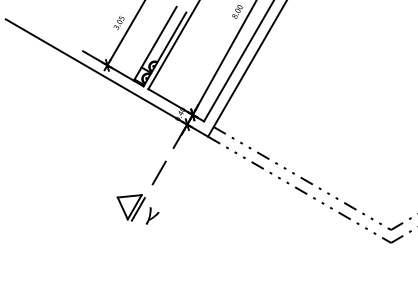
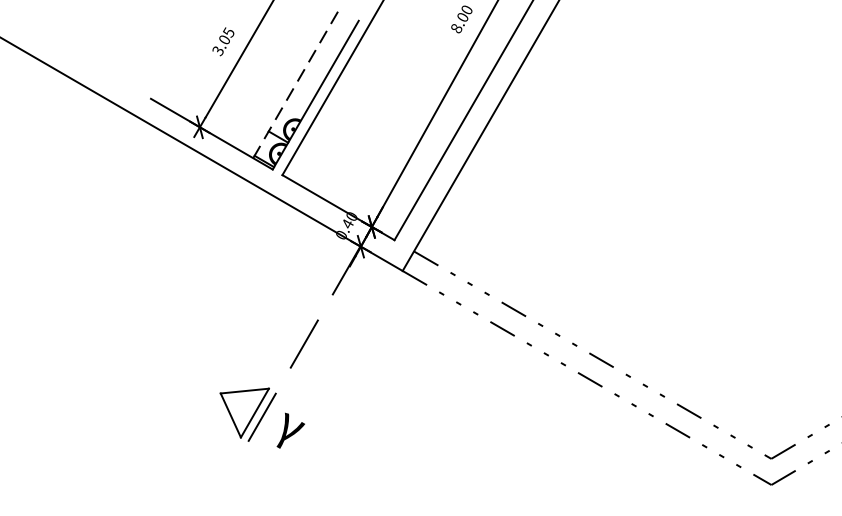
line: (155, 43) -> (296, 83), solid -> dashed

